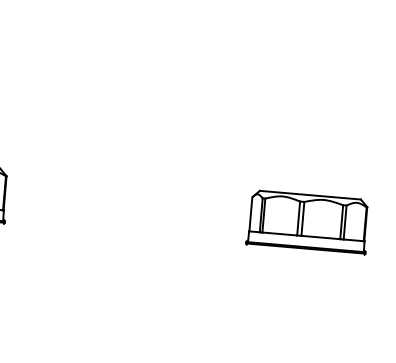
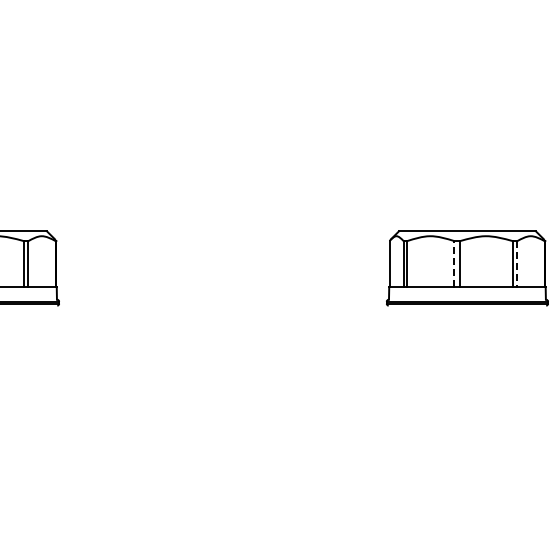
line: (298, 218) -> (454, 264), solid -> dashed
line: (345, 222) -> (517, 264), solid -> dashed

